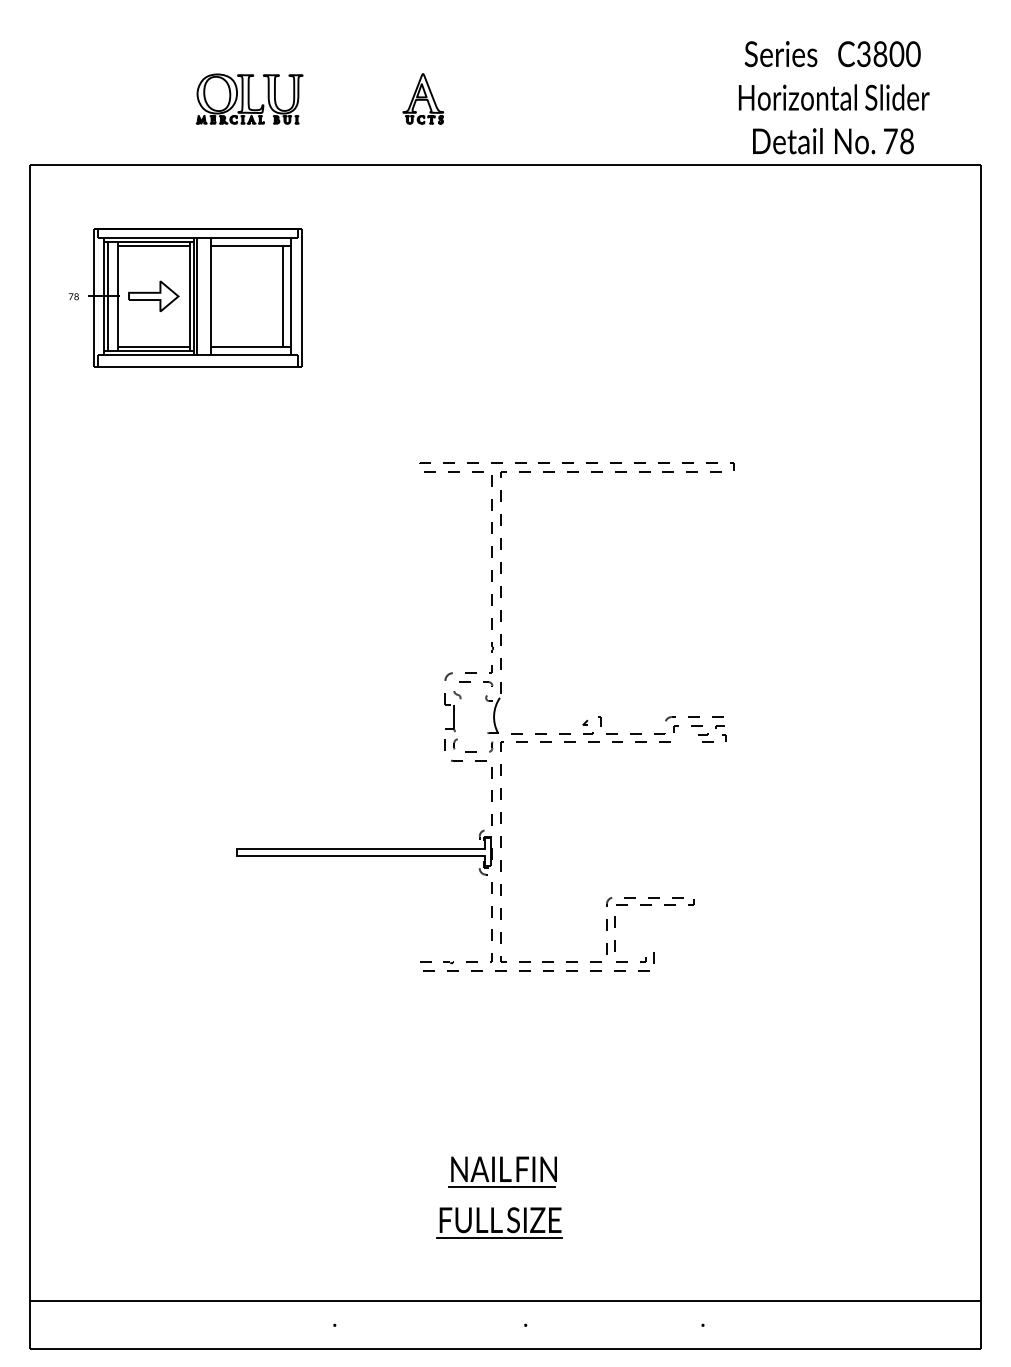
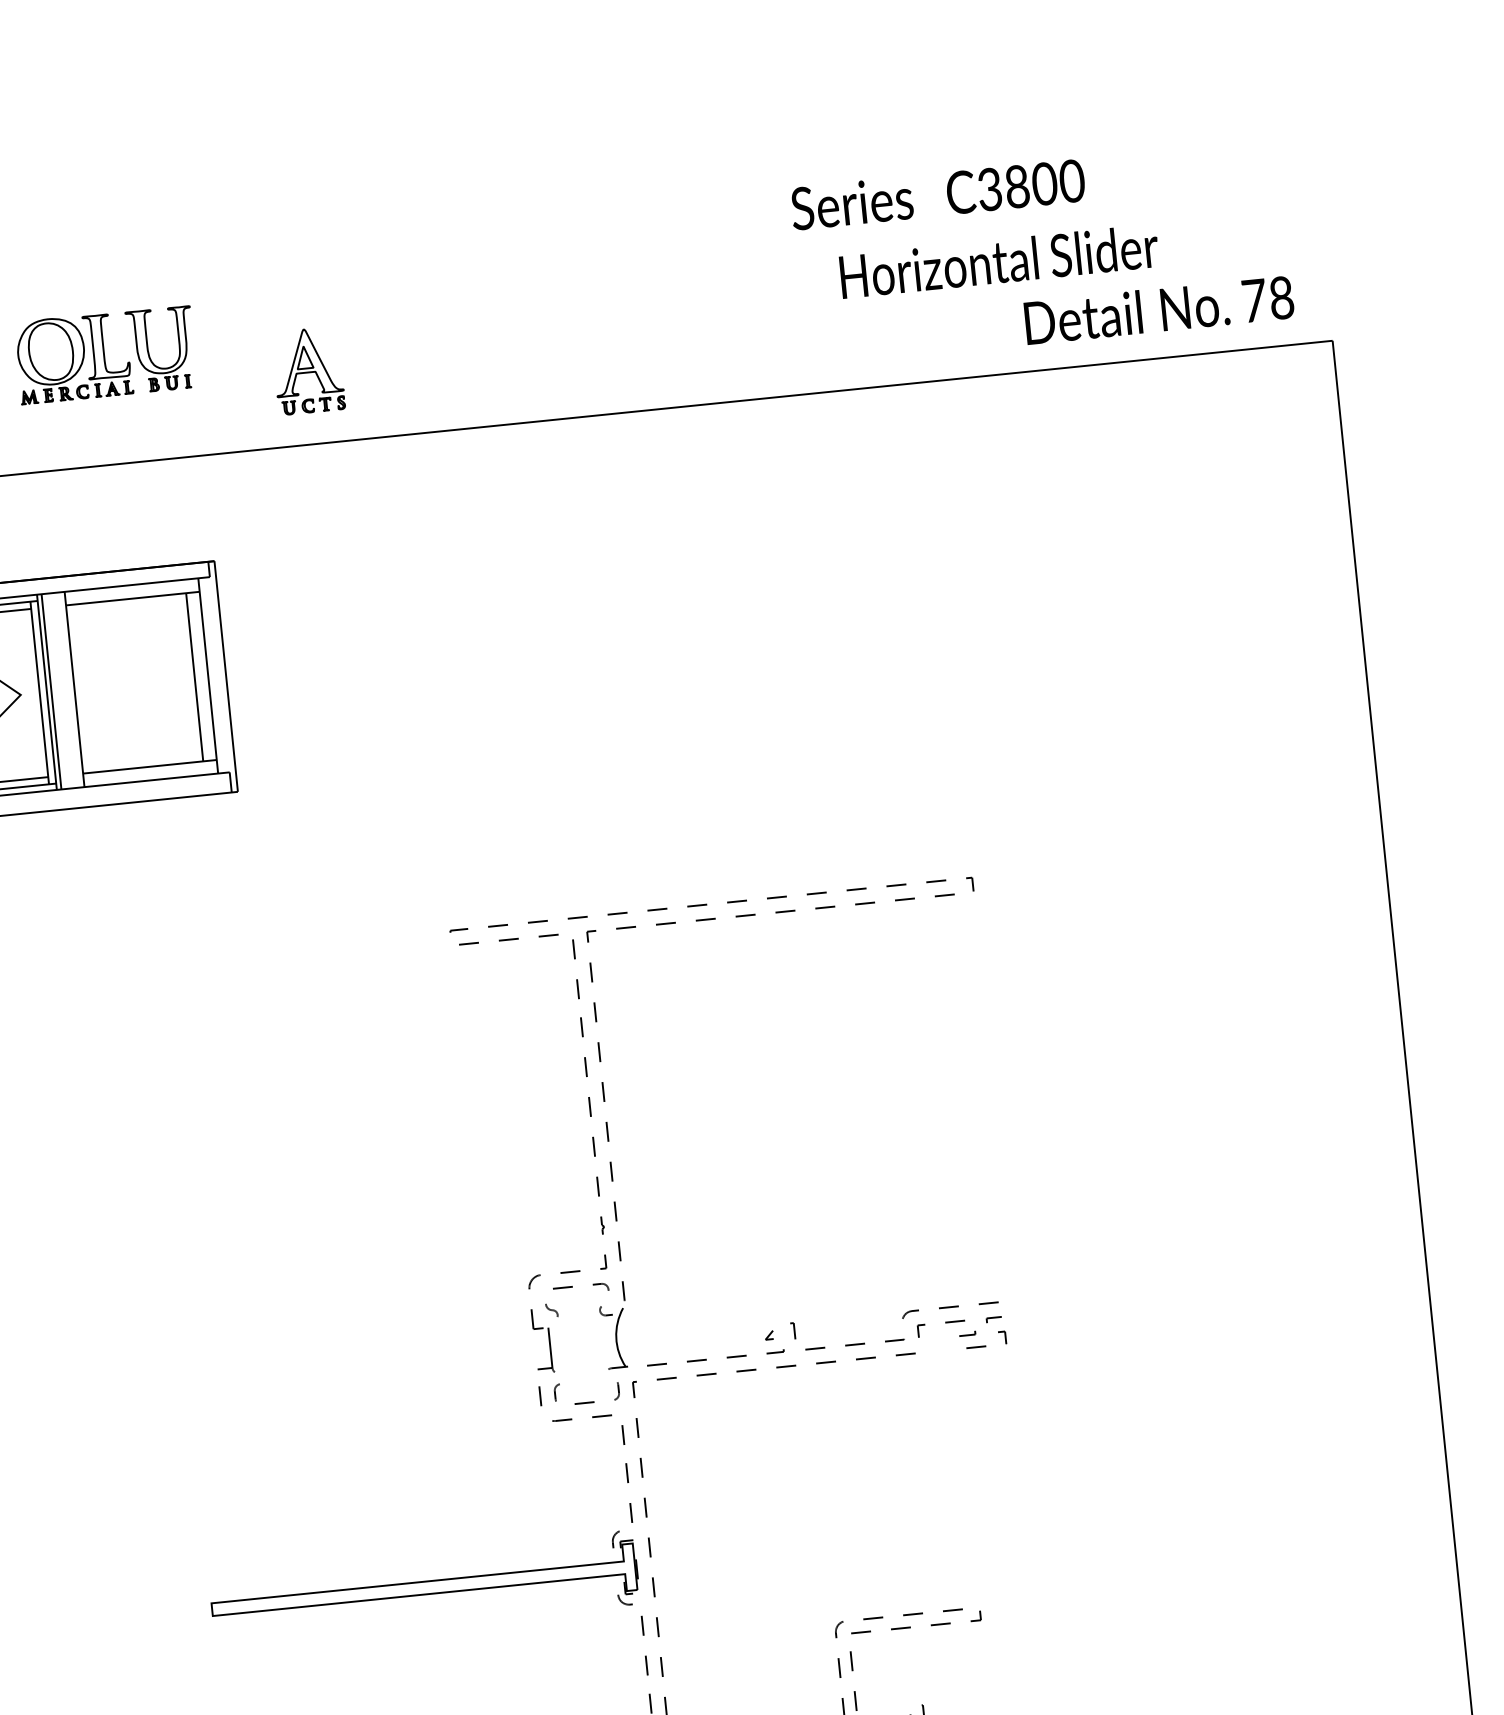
text: (832, 54) -> (937, 195), moved
text: (834, 97) -> (999, 261), moved
part: (422, 98) -> (307, 370), moved
text: (833, 141) -> (1159, 310), moved

